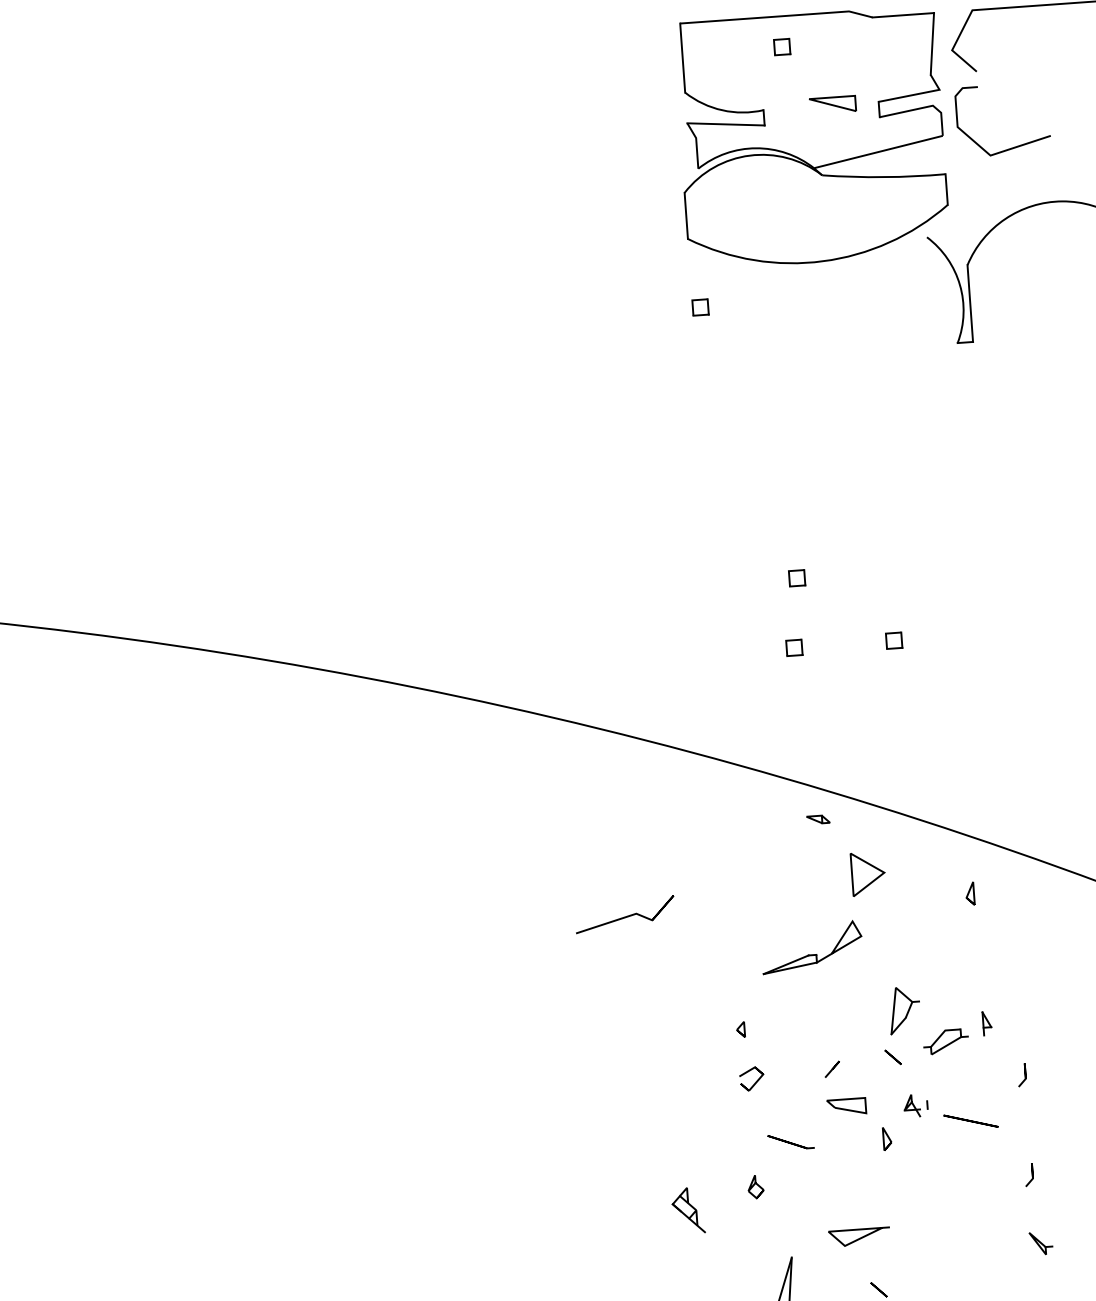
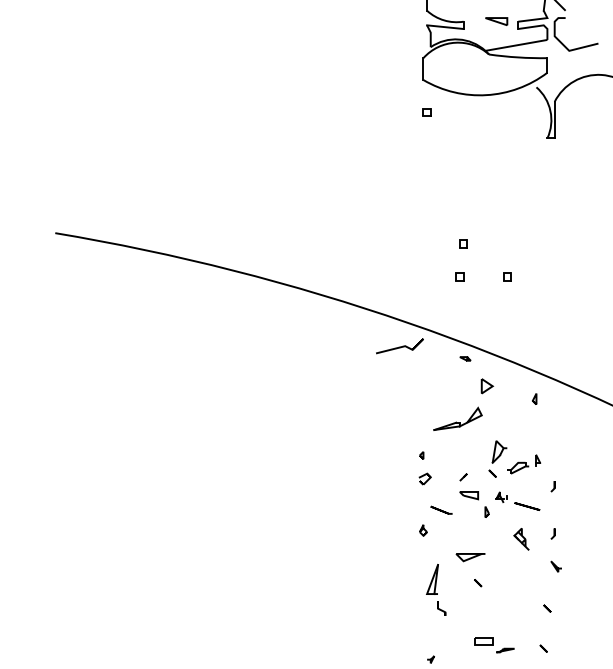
part: (869, 874) -> (487, 386), size x0.71
line: (624, 915) -> (399, 346), moved
part: (687, 1211) -> (521, 539), moved

